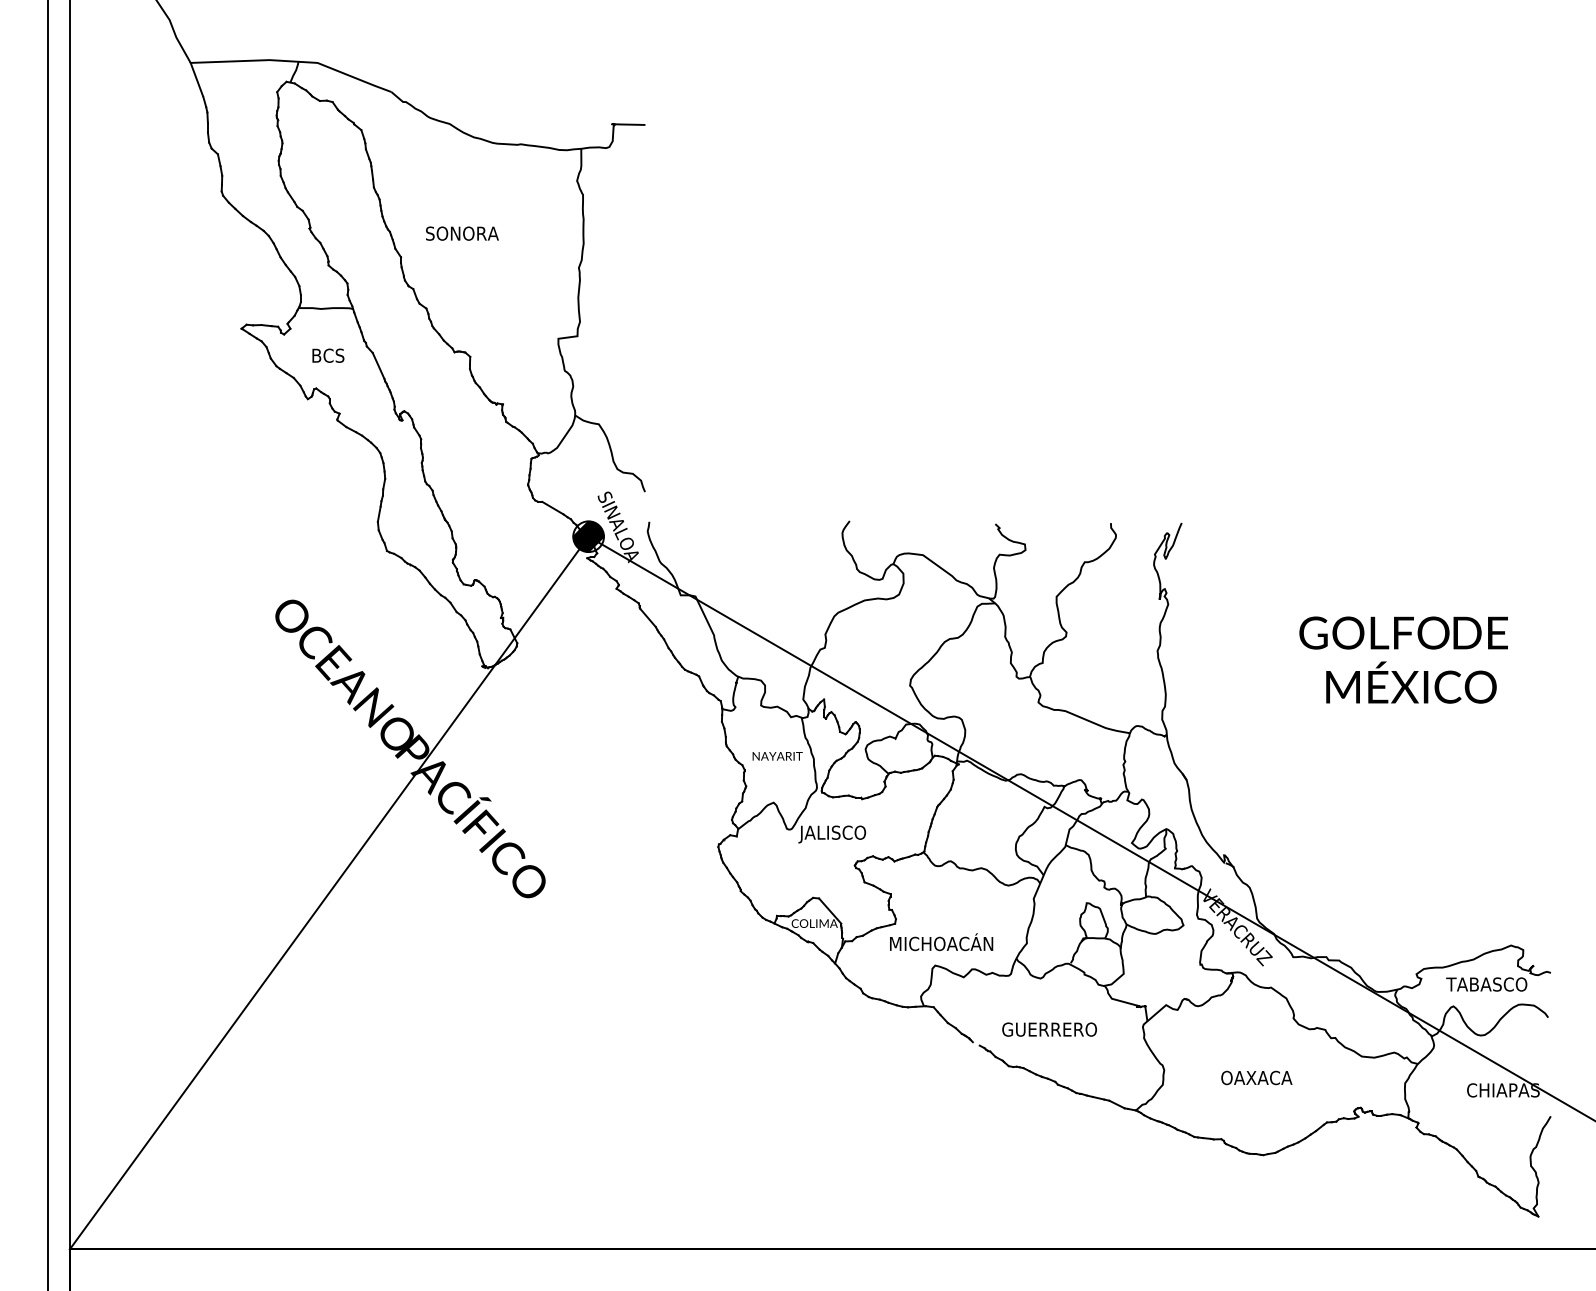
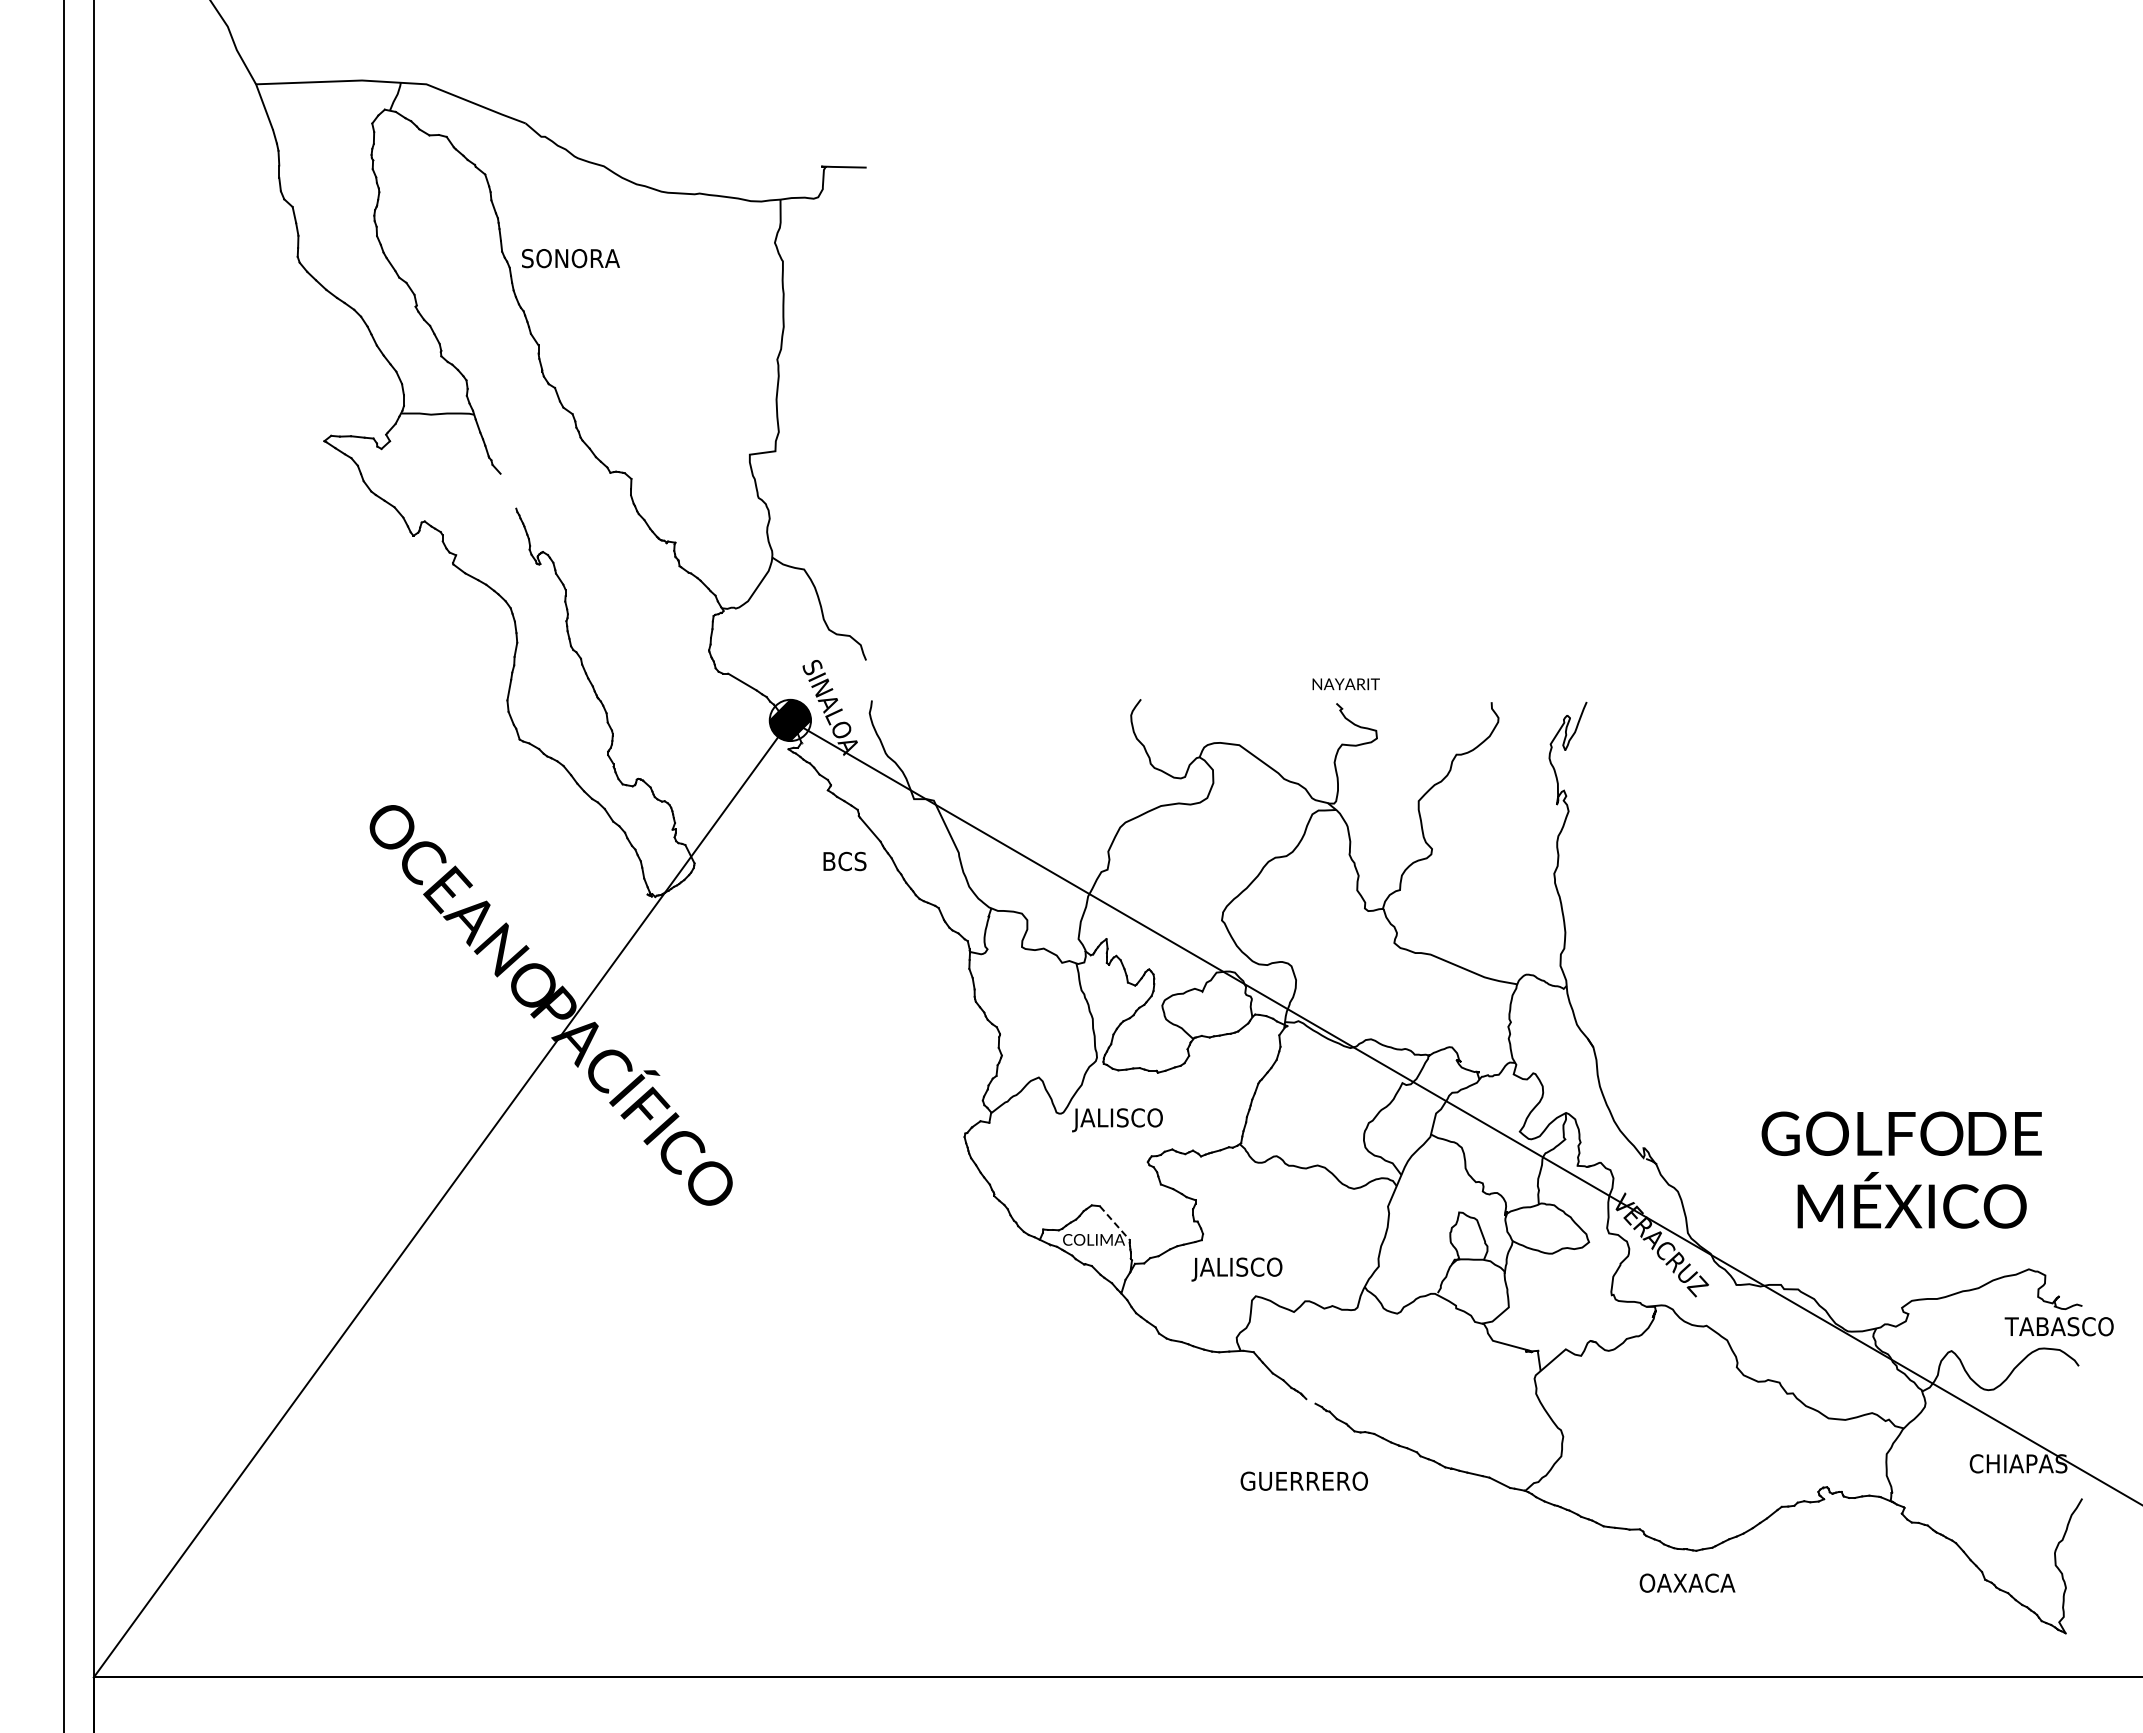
text: (462, 233) -> (570, 258), moved
text: (328, 355) -> (844, 861), moved
line: (378, 365) -> (508, 490), removed
text: (1403, 659) -> (1901, 1169), moved
text: (777, 756) -> (1345, 684), moved
line: (830, 911) -> (1114, 1223), solid -> dashed
text: (940, 943) -> (1262, 1266), MICHOACÁN -> JALISCO
text: (1486, 984) -> (2058, 1326), moved
text: (1048, 1029) -> (1303, 1480), moved
text: (1256, 1077) -> (1687, 1582), moved

